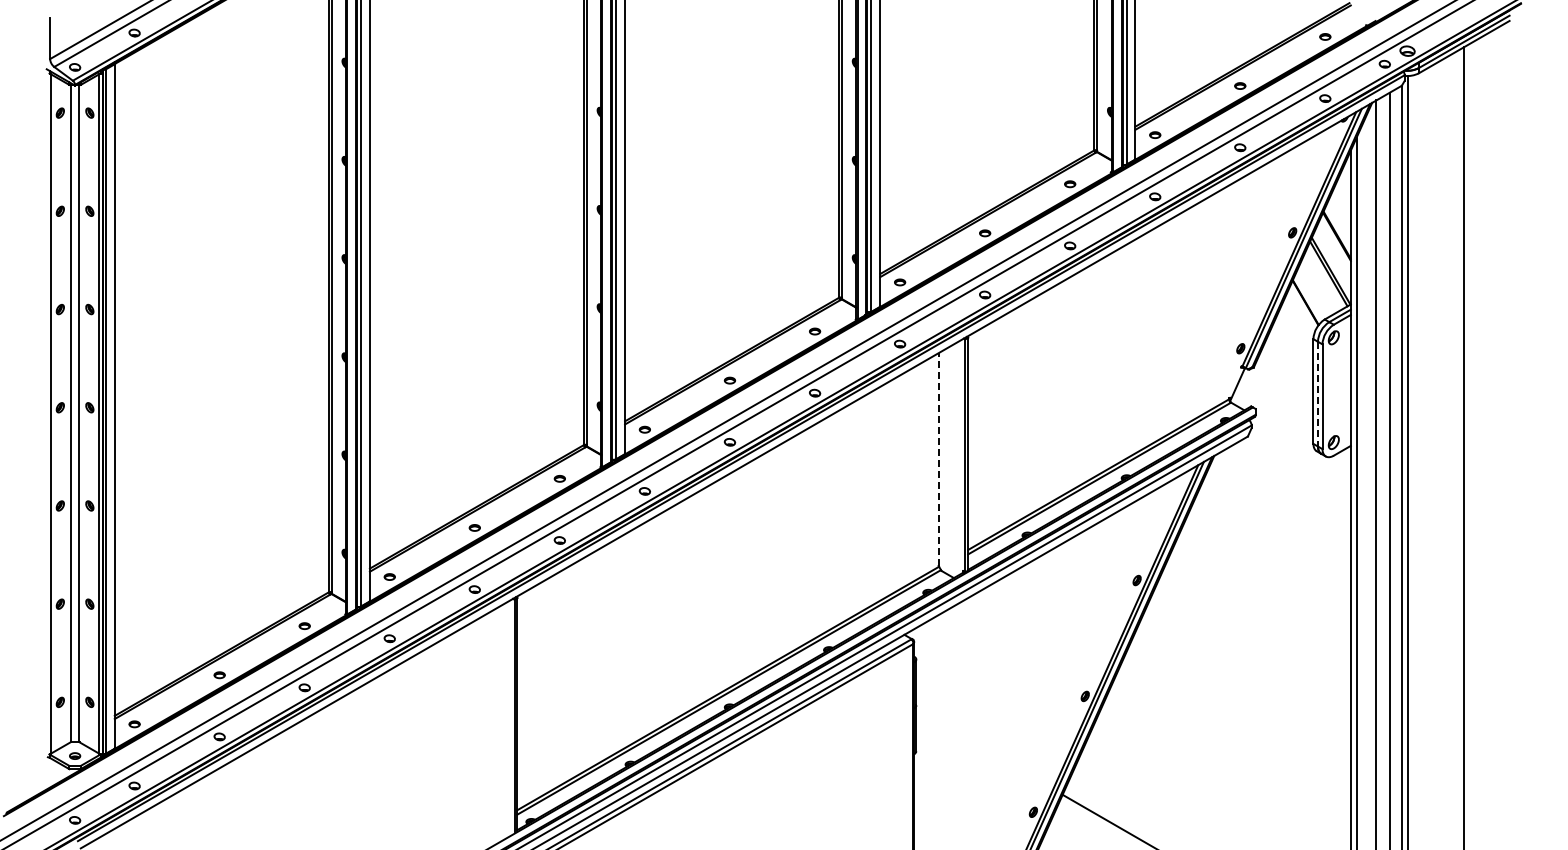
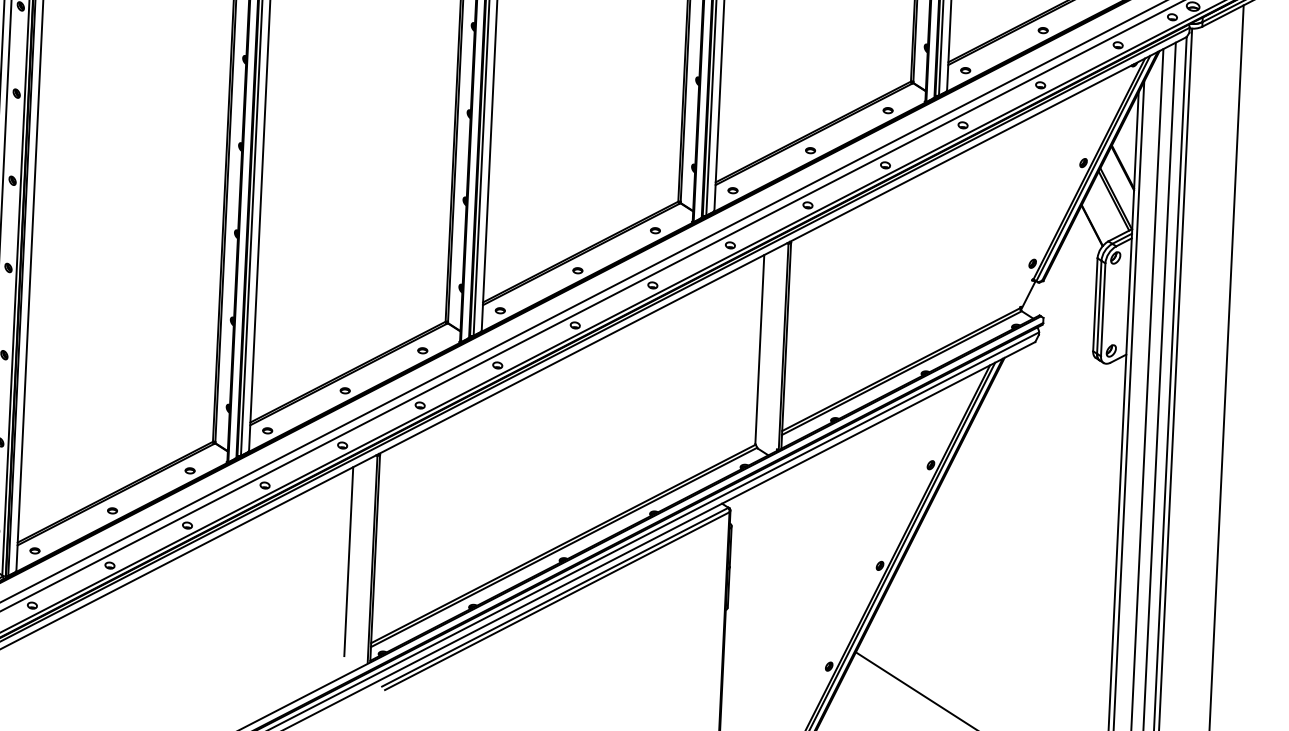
line: (1317, 394) -> (1098, 307), dashed -> solid
line: (938, 459) -> (759, 349), dashed -> solid
line: (487, 719) -> (348, 561), added

